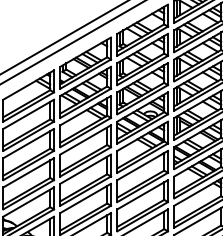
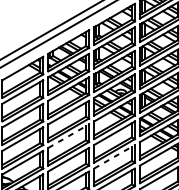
line: (86, 168) -> (69, 135), solid -> dashed
line: (143, 194) -> (115, 156), solid -> dashed

